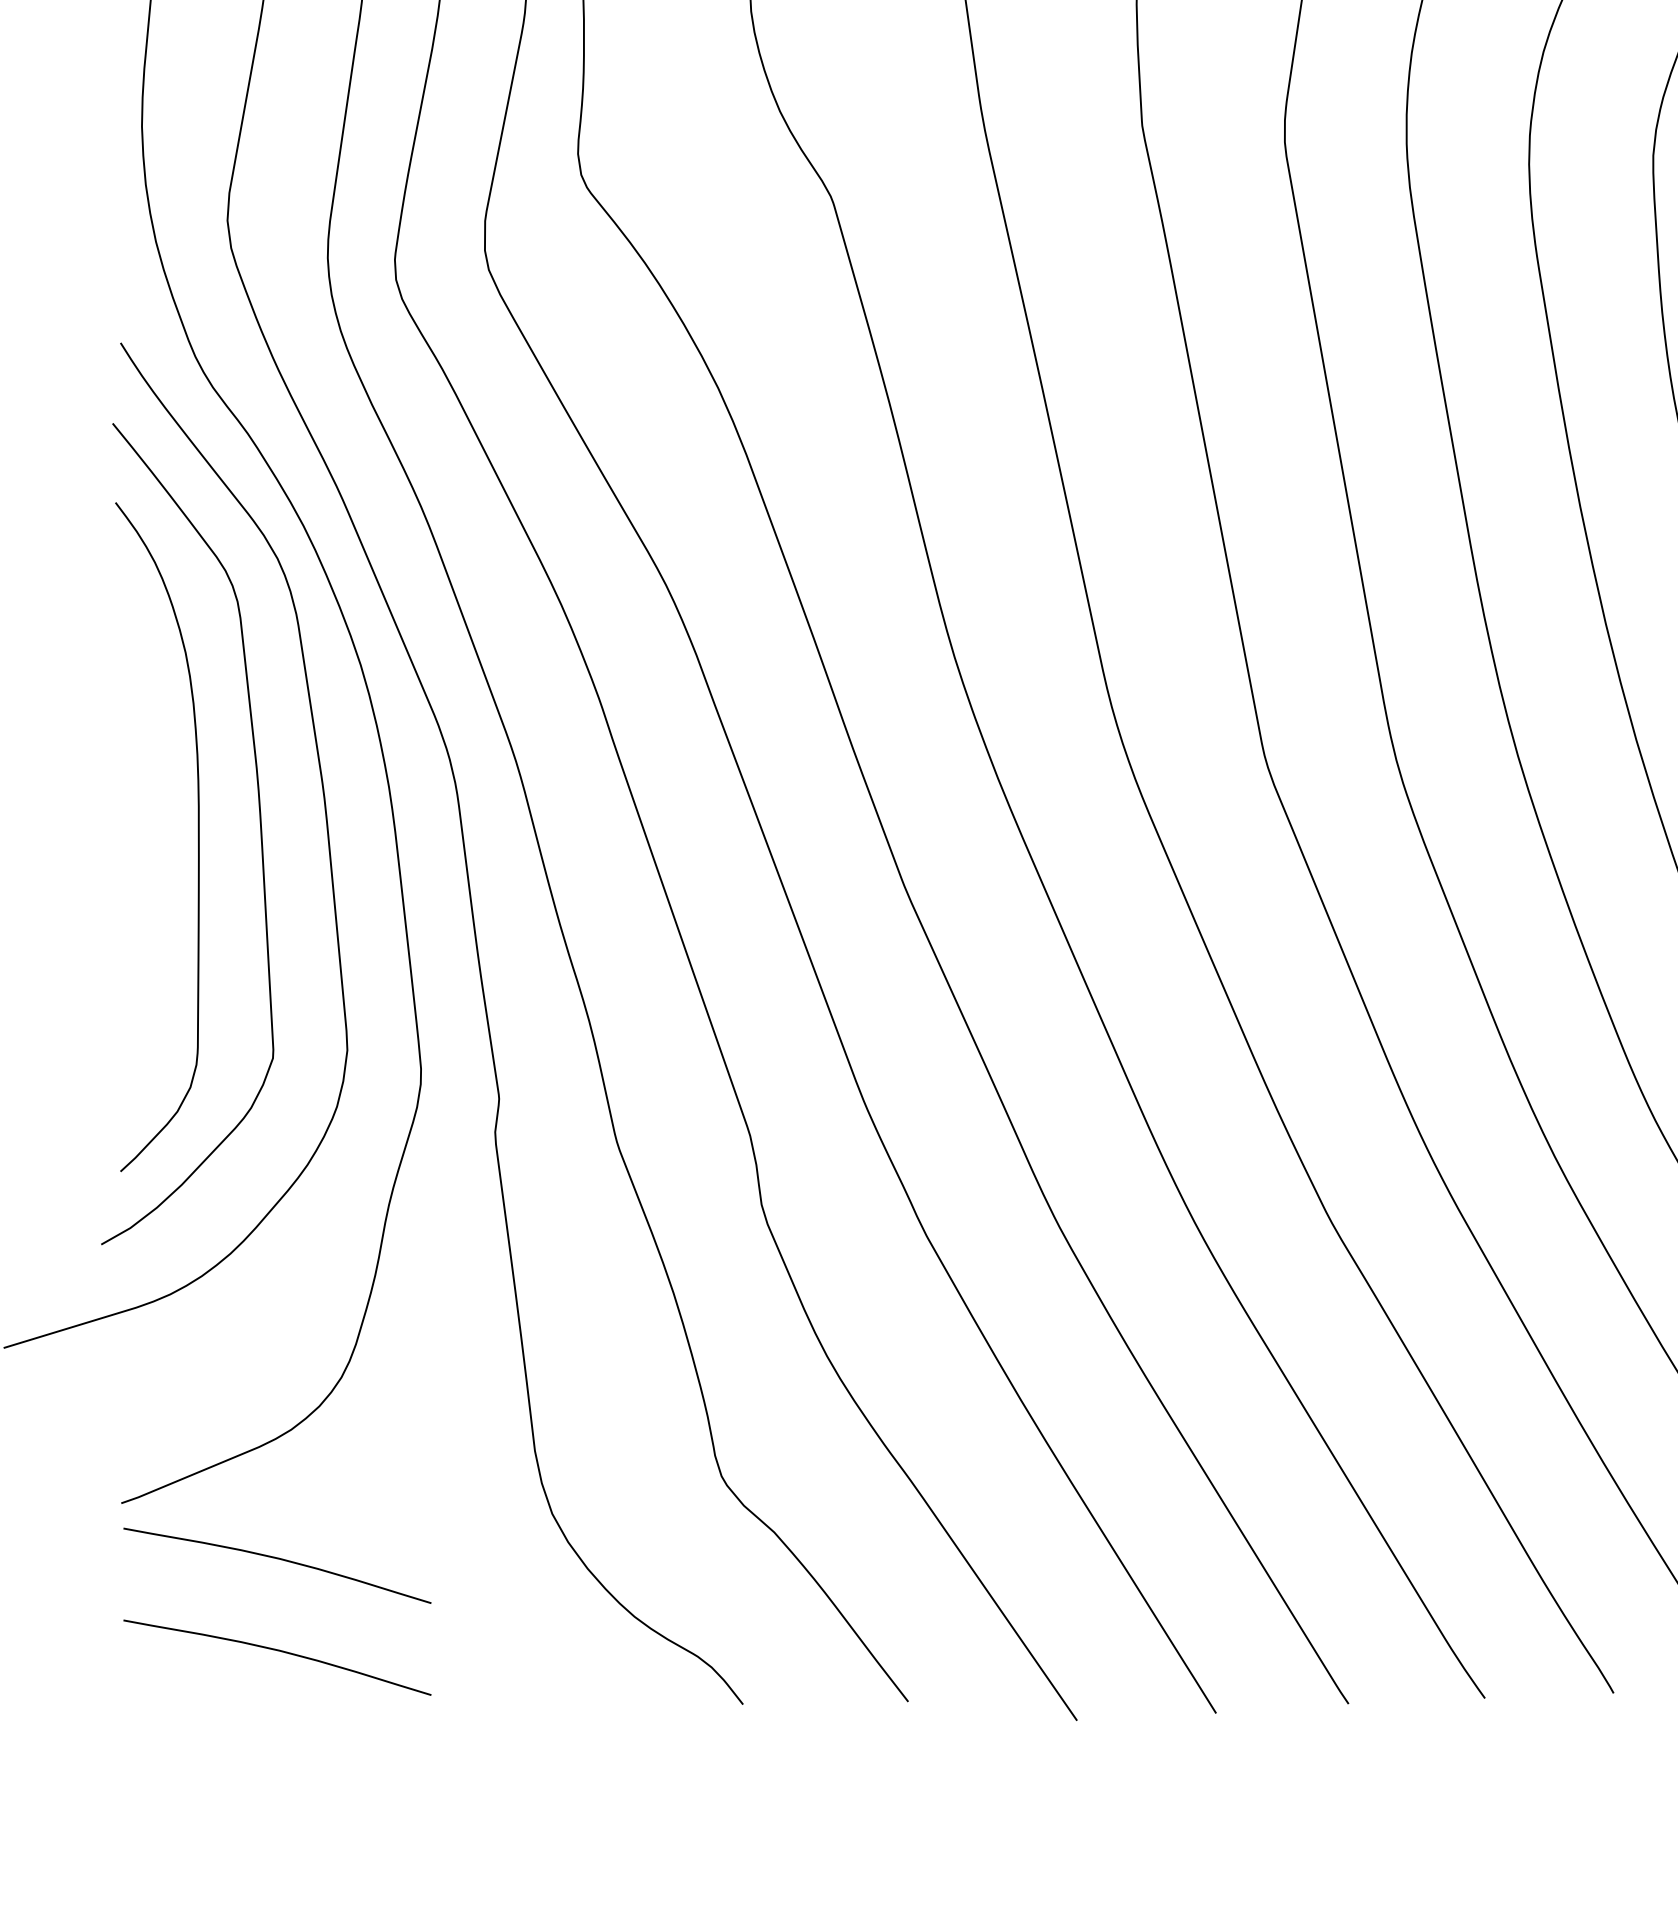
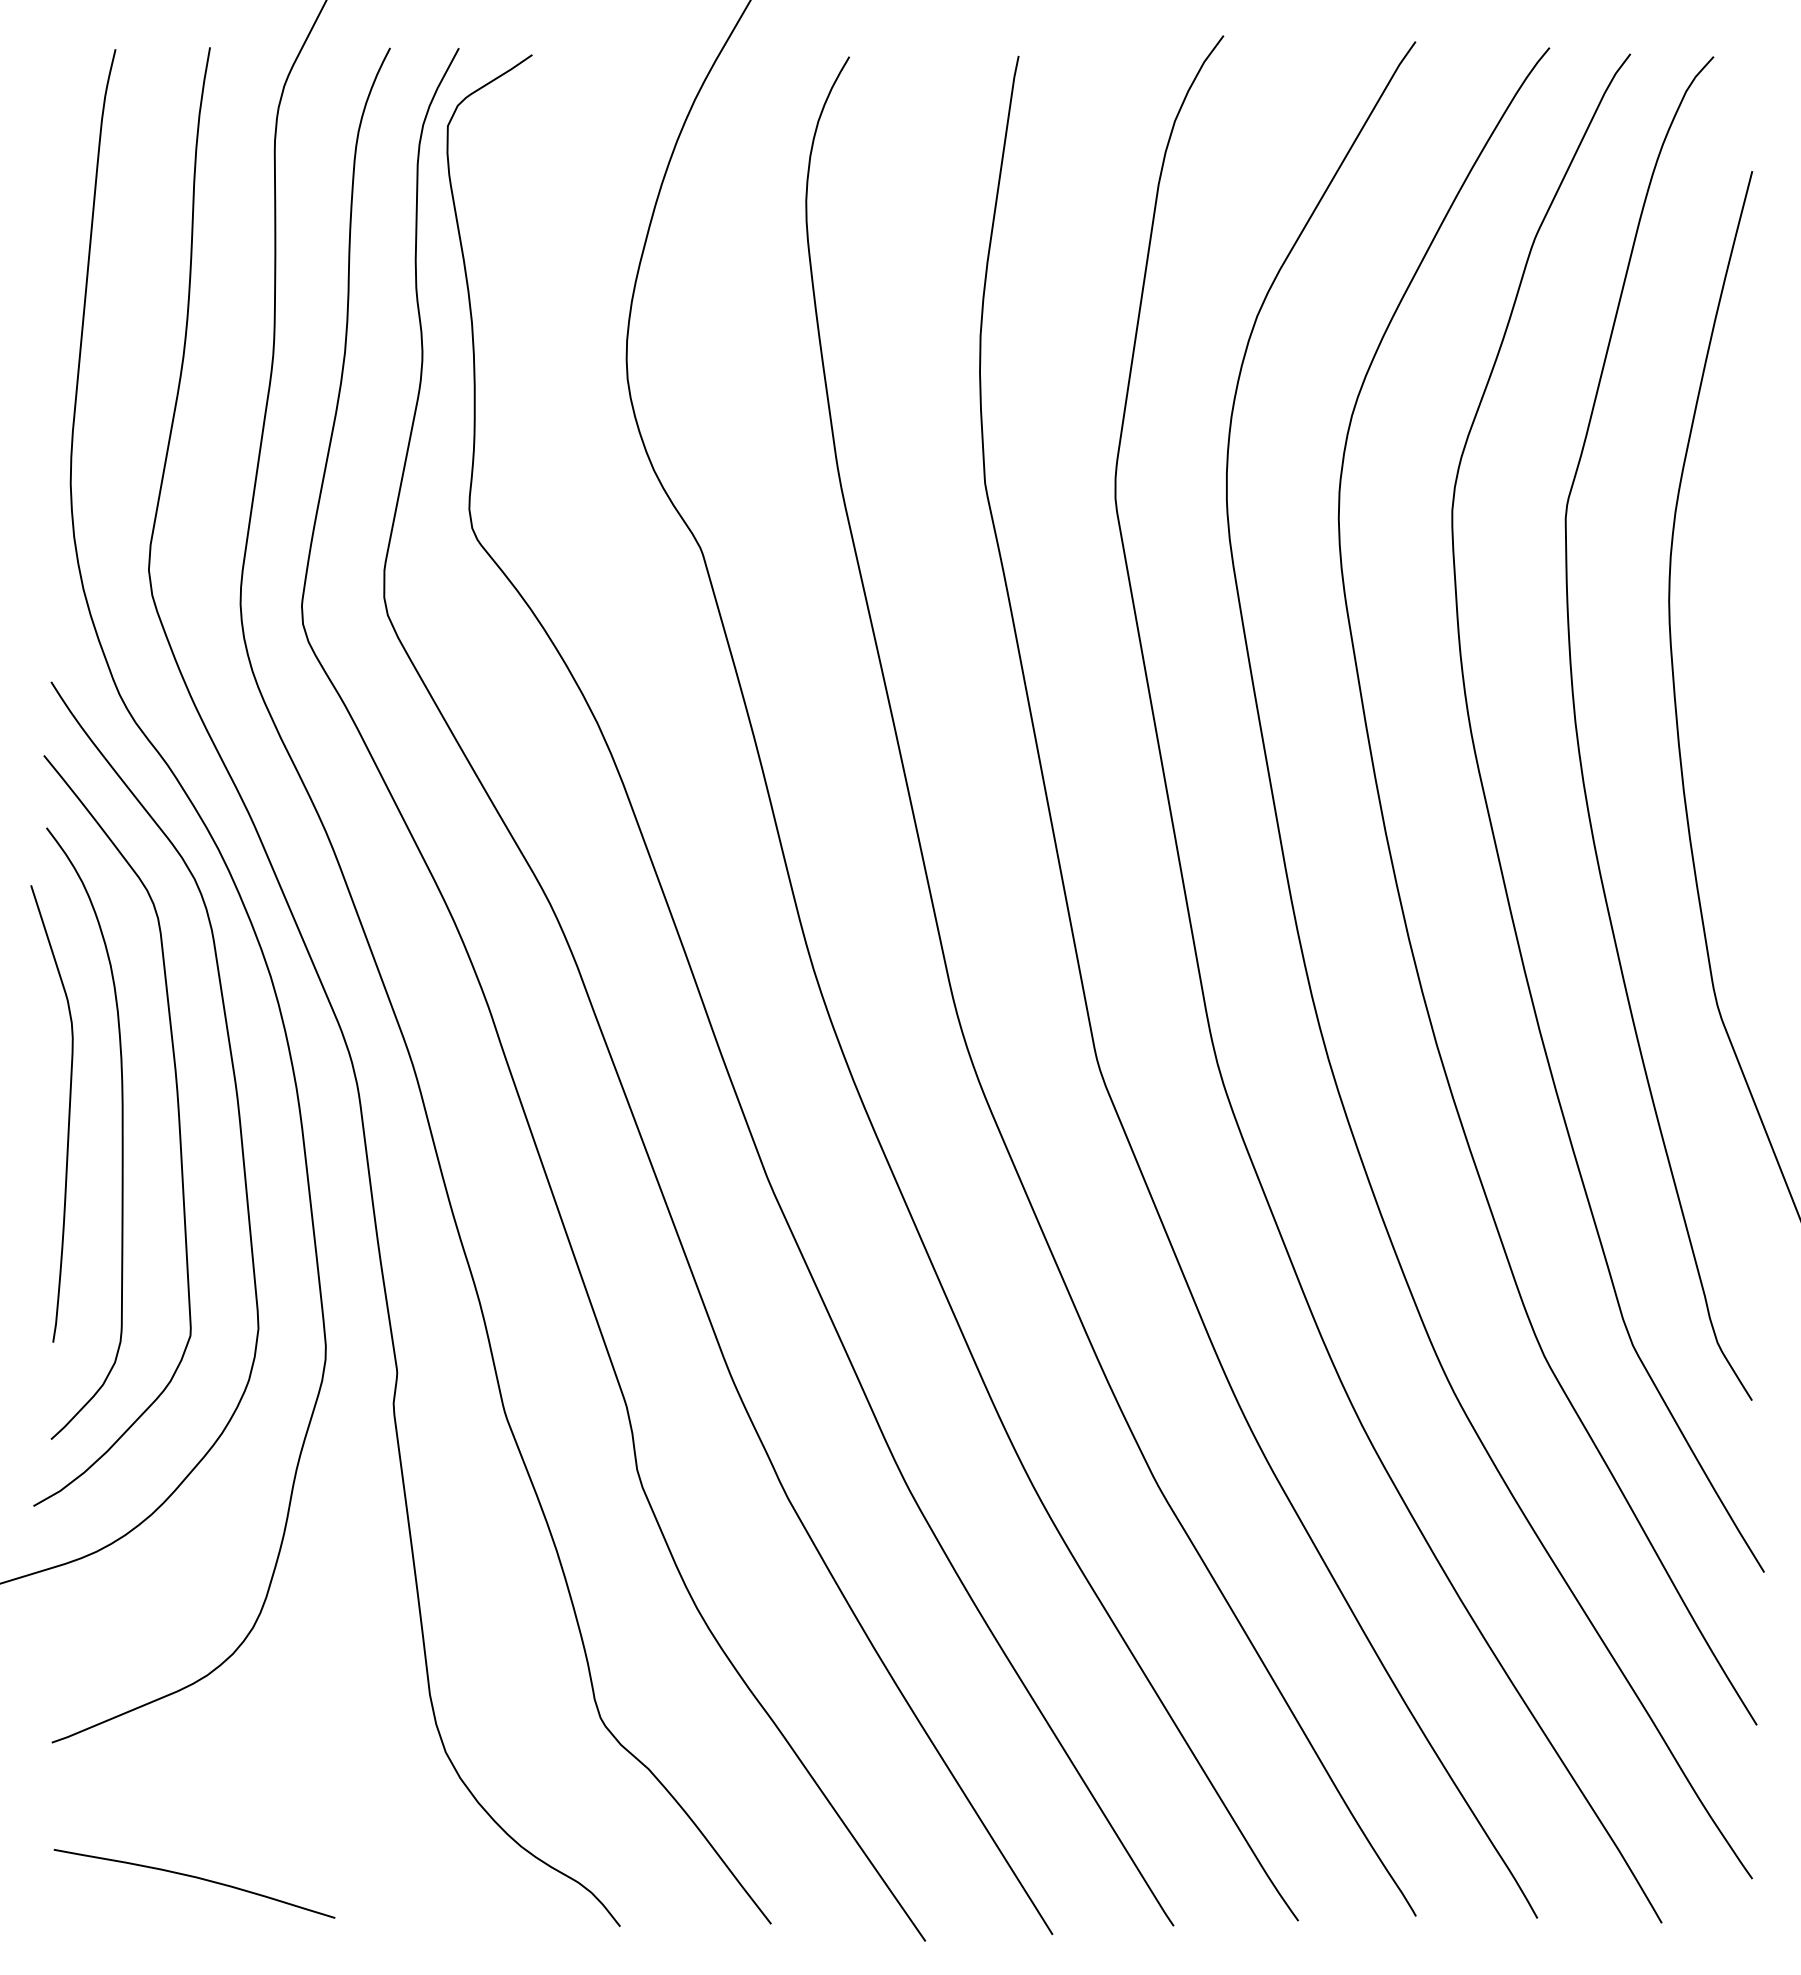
curve: (139, 815) -> (68, 1113), added
curve: (278, 1559) -> (195, 1794), removed

